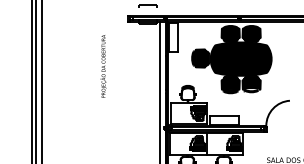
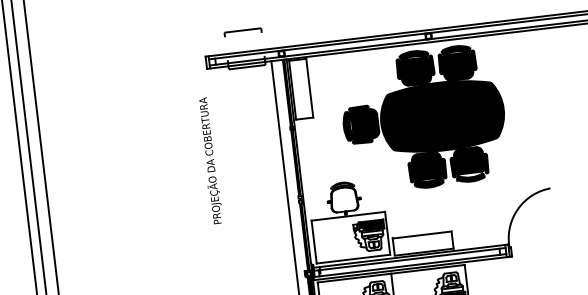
text: (103, 66) -> (210, 161), moved

